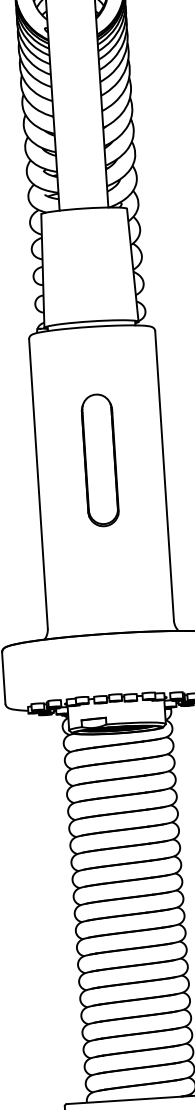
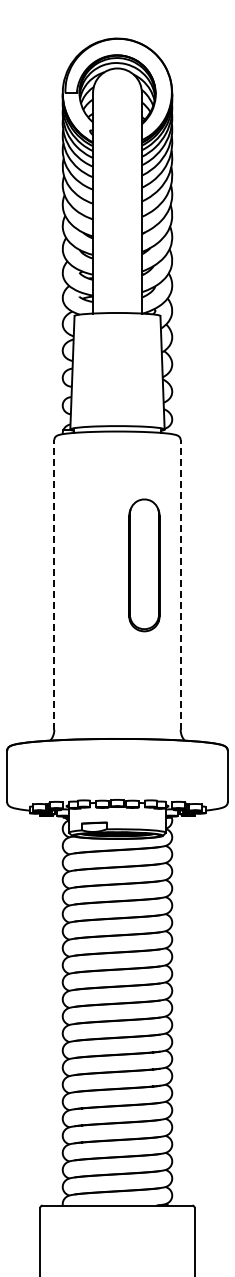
part: (100, 460) -> (144, 565), moved
line: (164, 475) -> (180, 584), solid -> dashed
line: (38, 483) -> (54, 584), solid -> dashed

